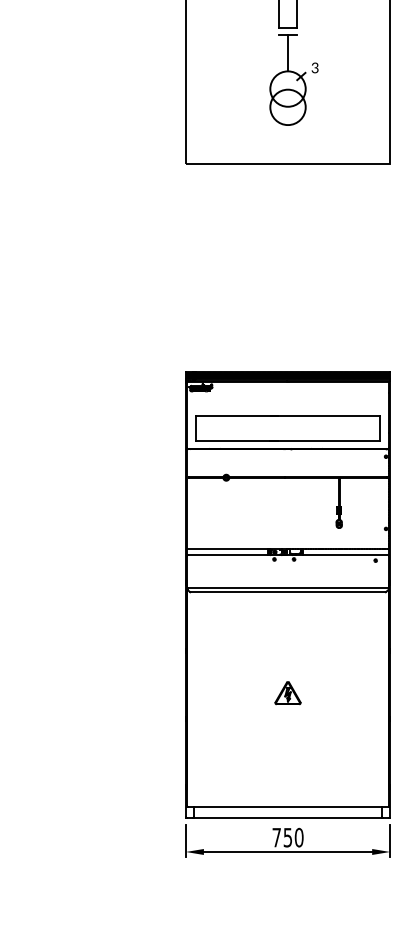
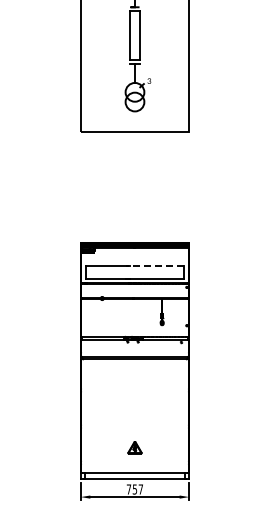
line: (324, 417) -> (154, 266), solid -> dashed
part: (287, 692) -> (134, 447), moved
text: (298, 837) -> (140, 489), 750 -> 757

